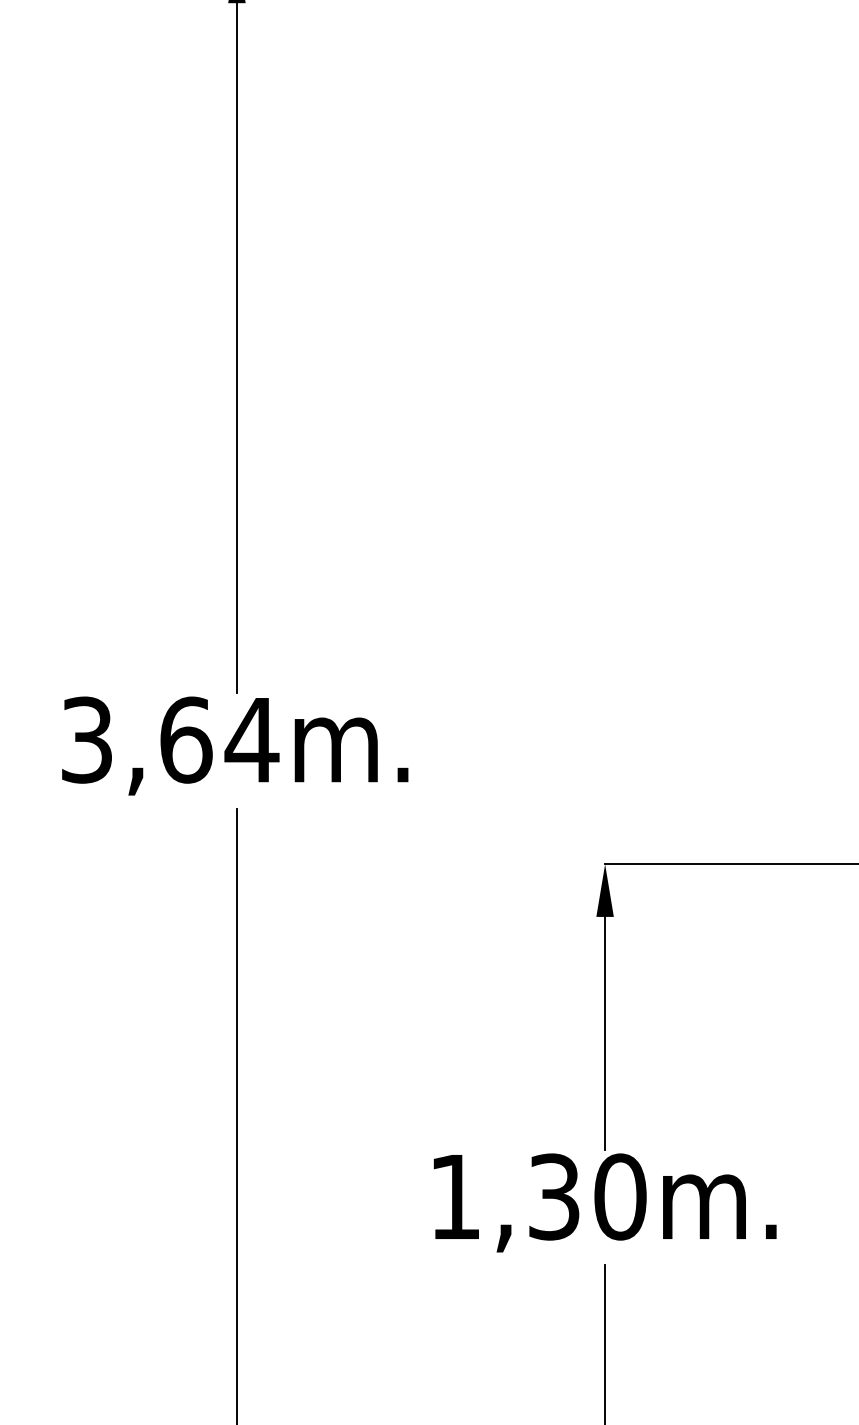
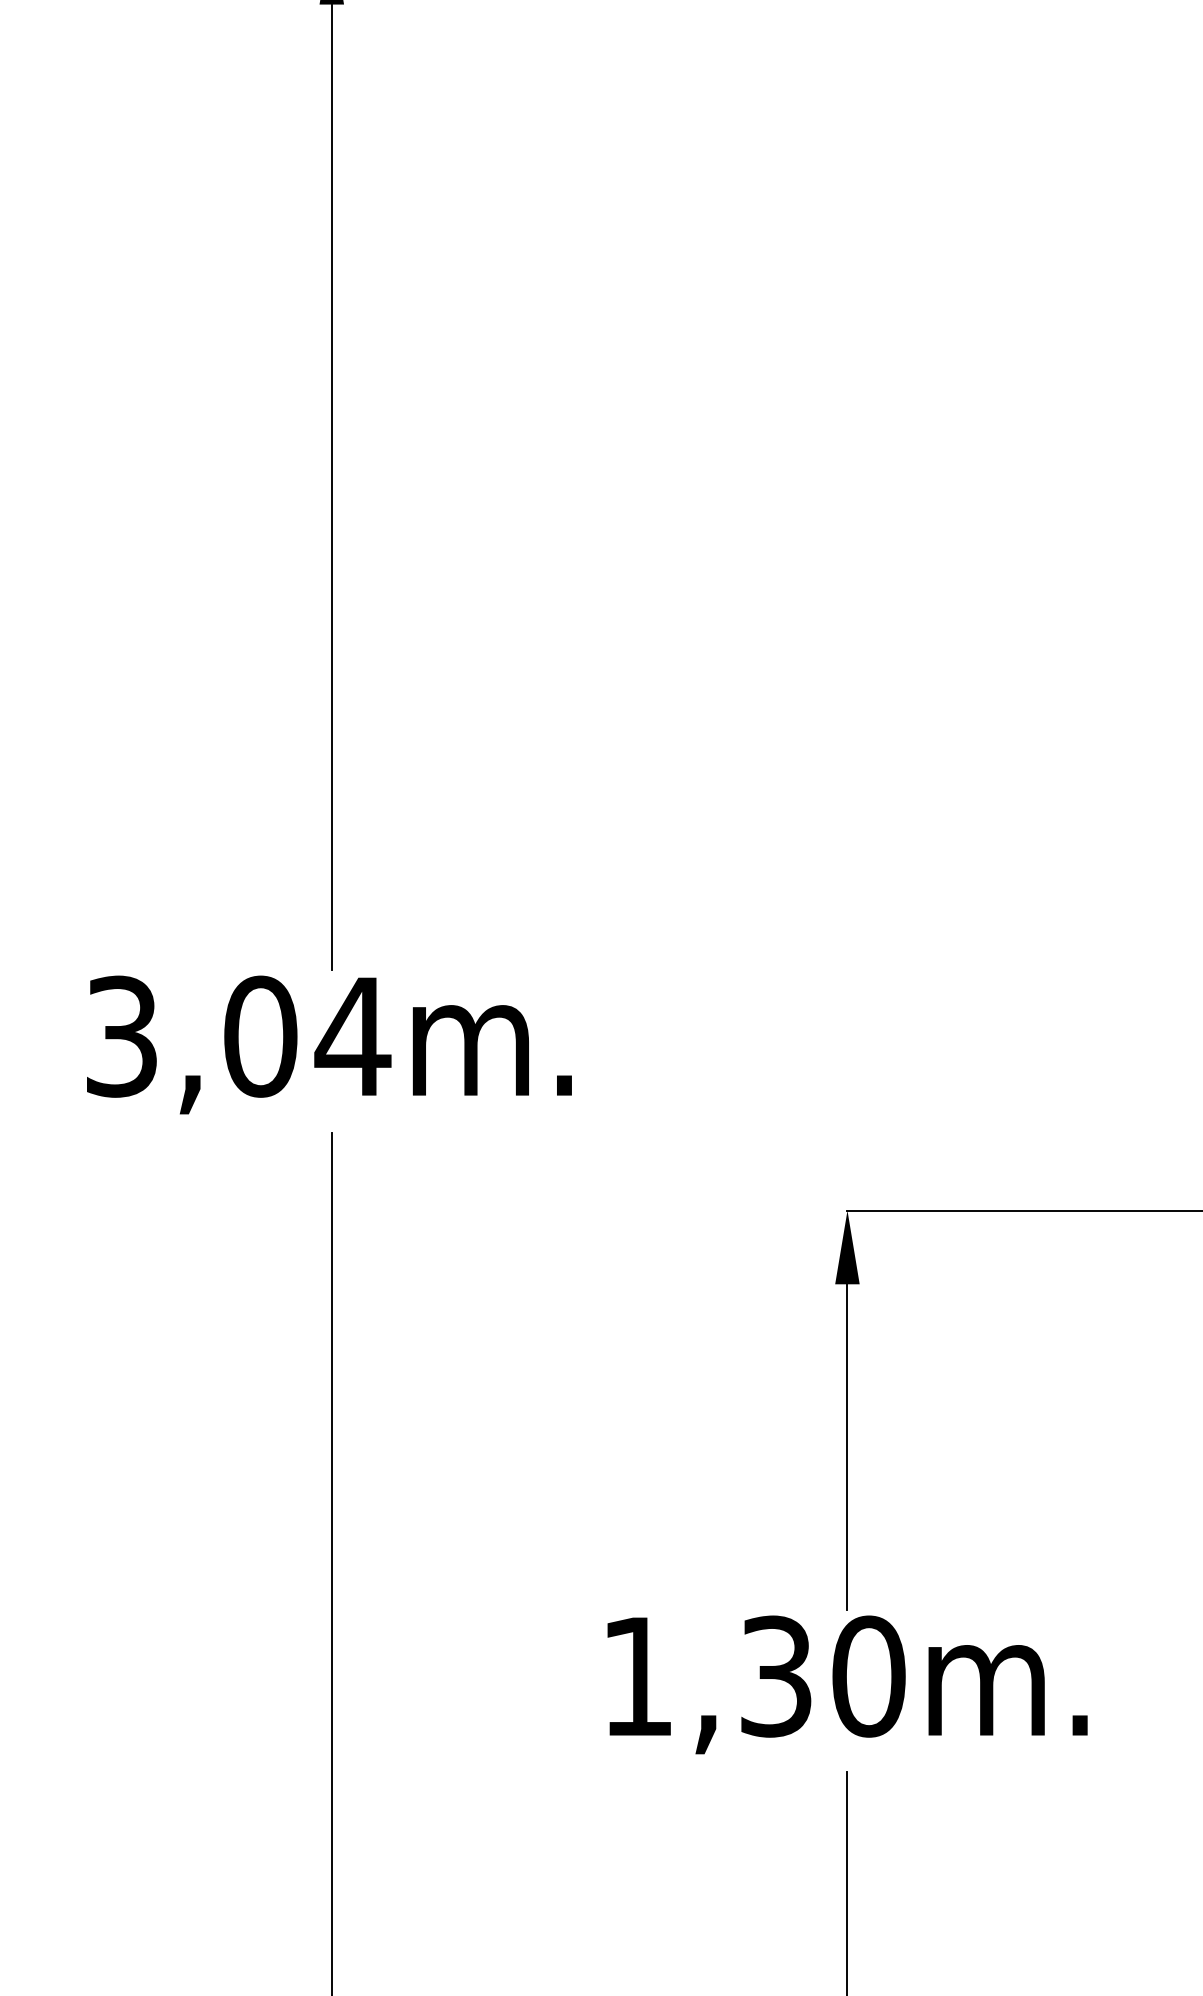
text: (186, 739) -> (260, 1036), 3,64m. -> 3,04m.

